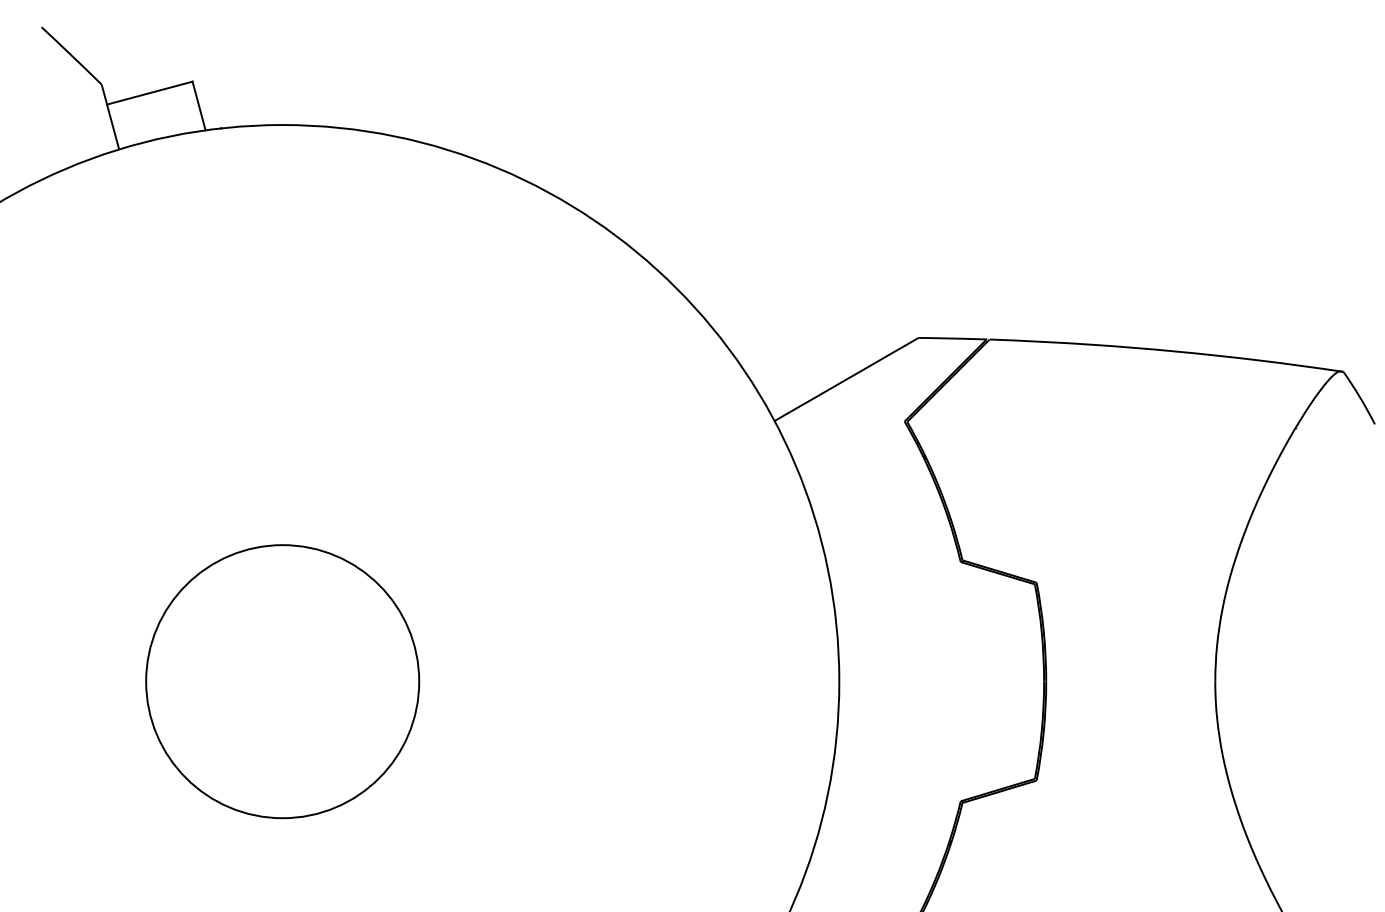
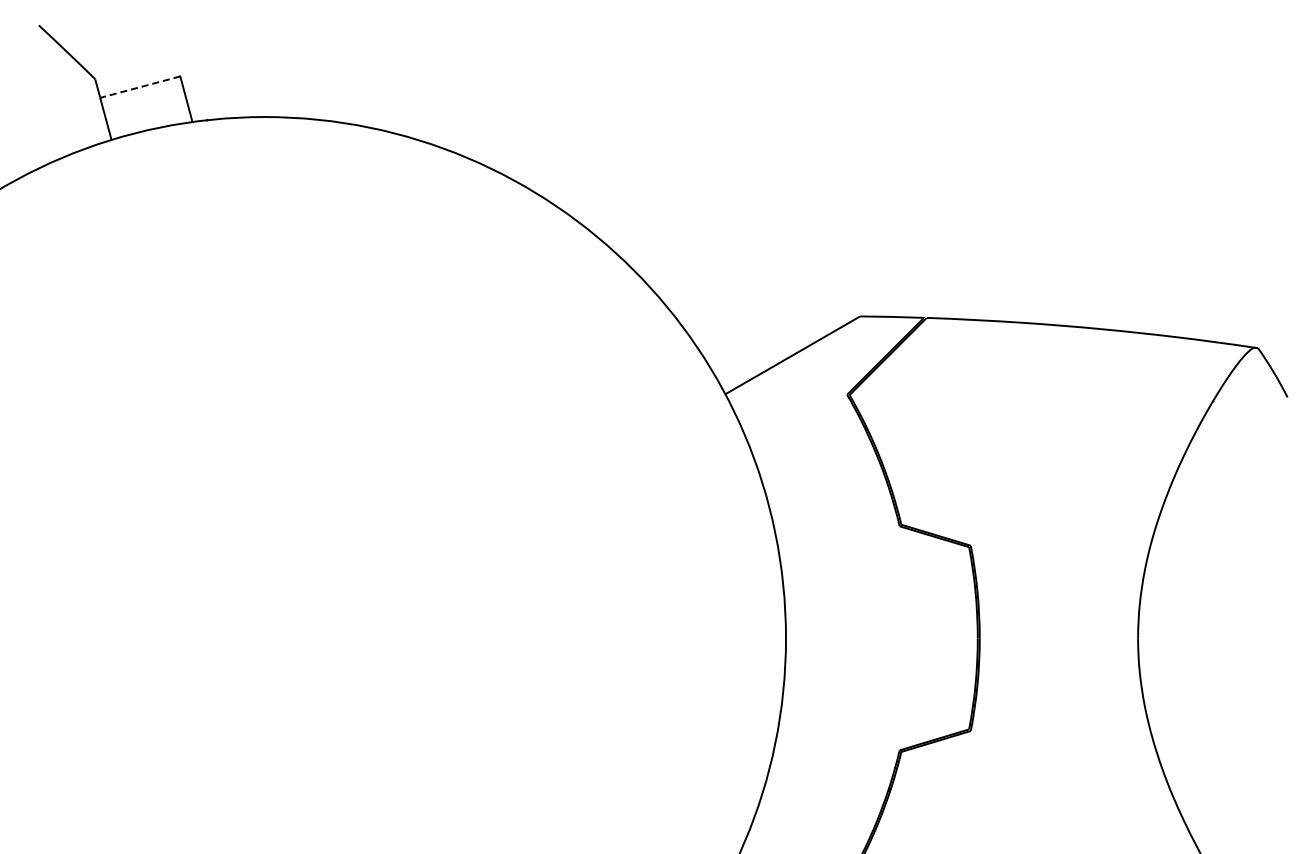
line: (148, 93) -> (139, 87), solid -> dashed
circle: (282, 681) -> (264, 638), removed

